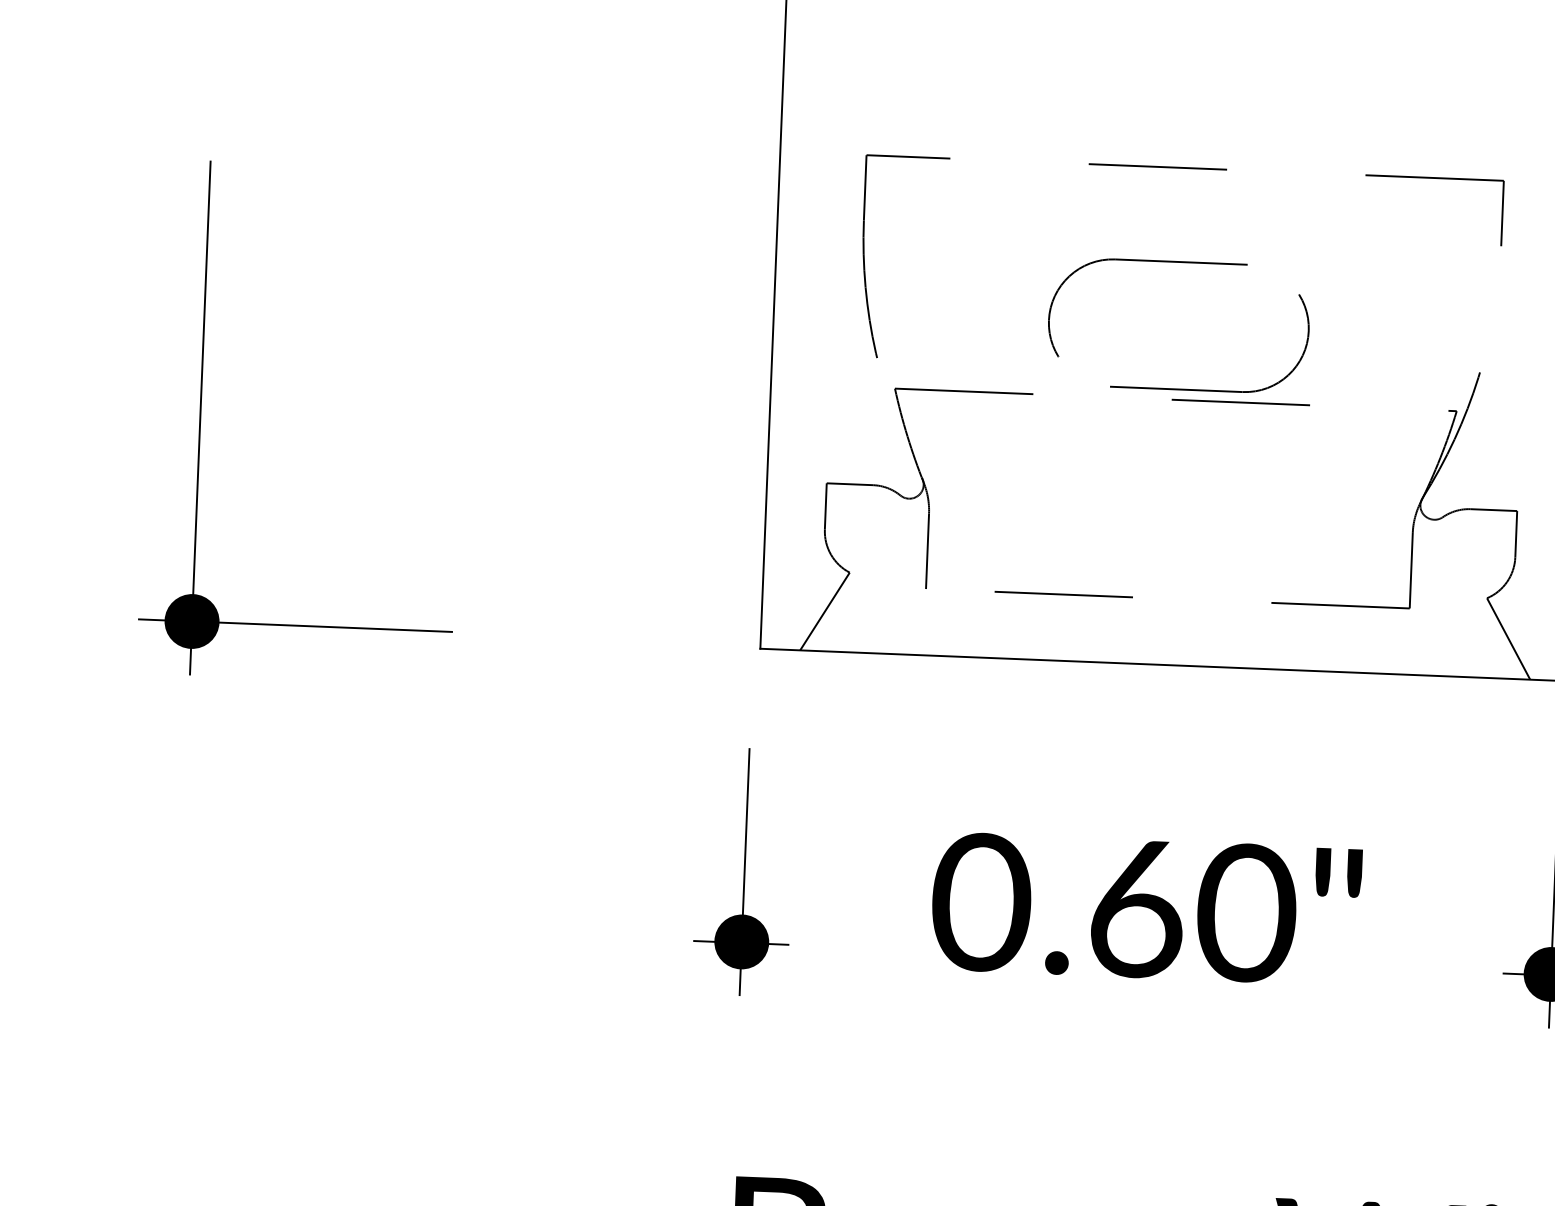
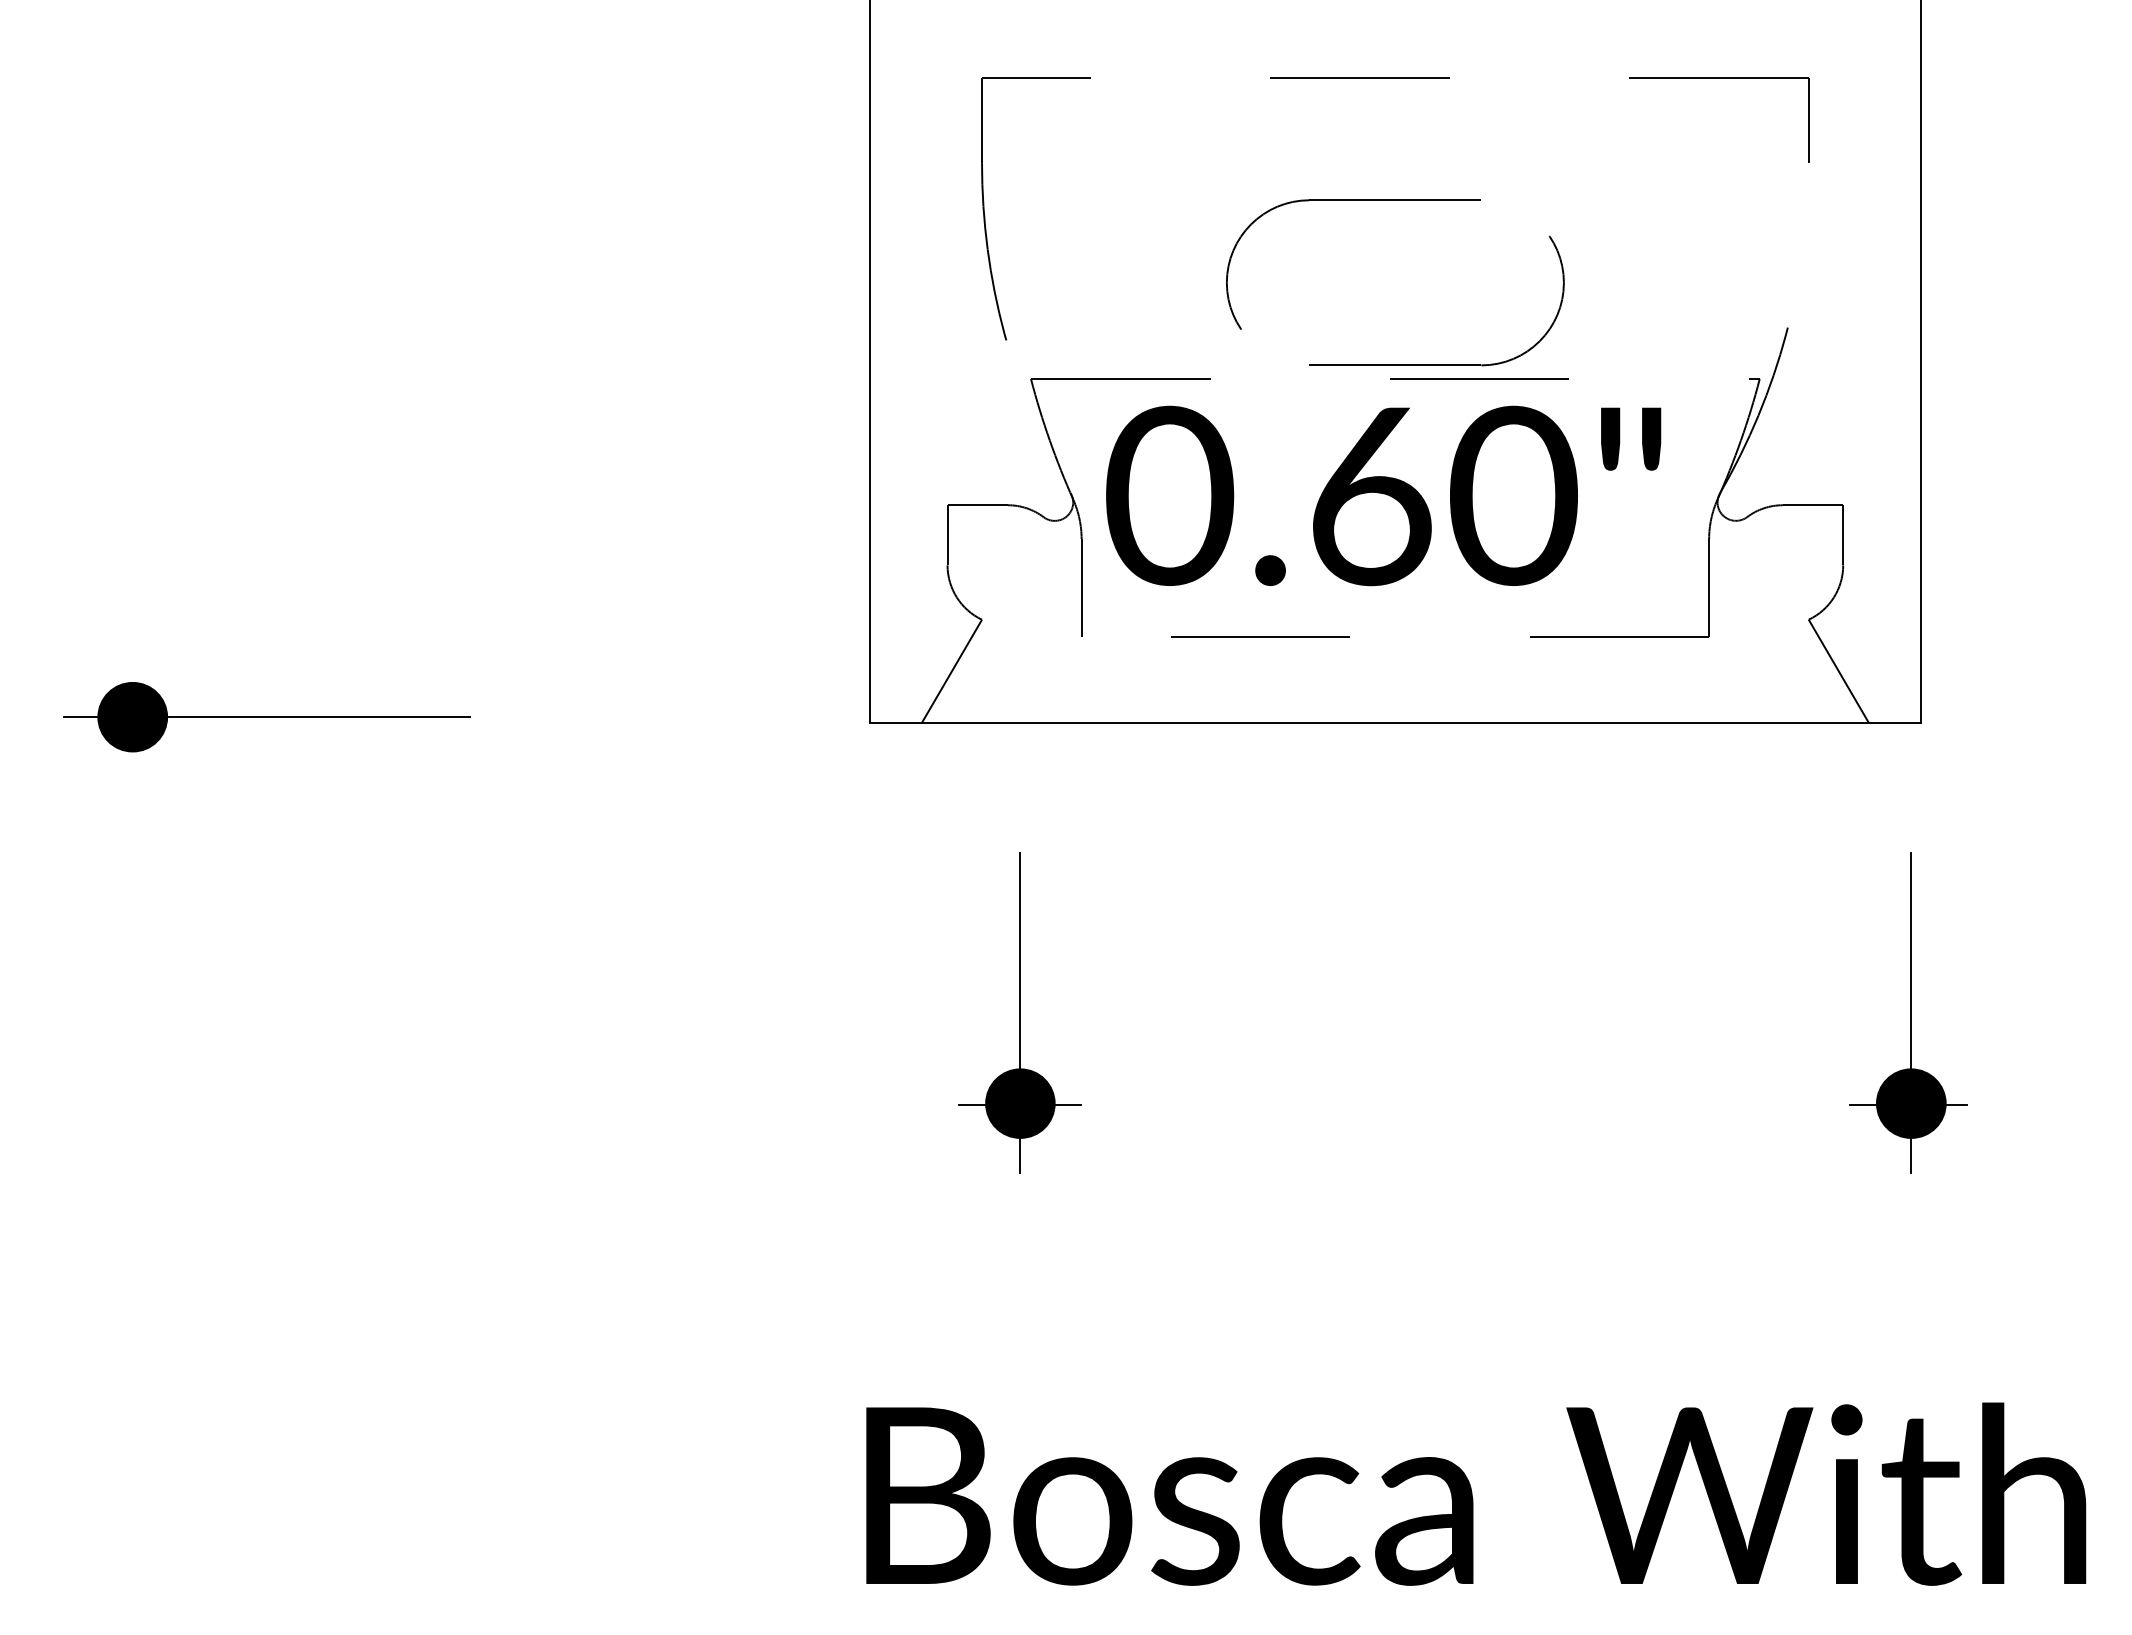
line: (200, 417) -> (132, 452), removed
part: (743, 871) -> (1019, 1012), moved
text: (1146, 908) -> (1383, 495), moved

